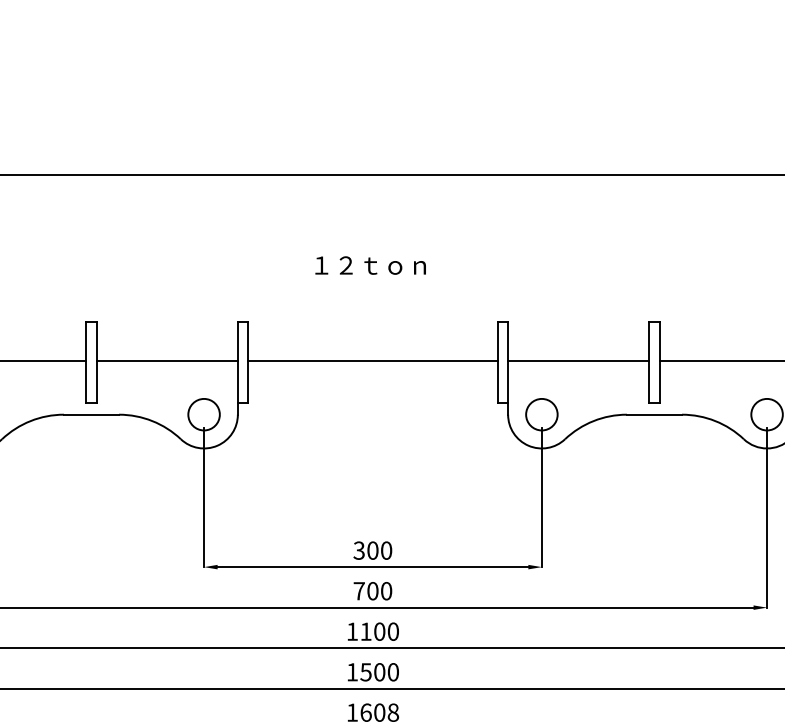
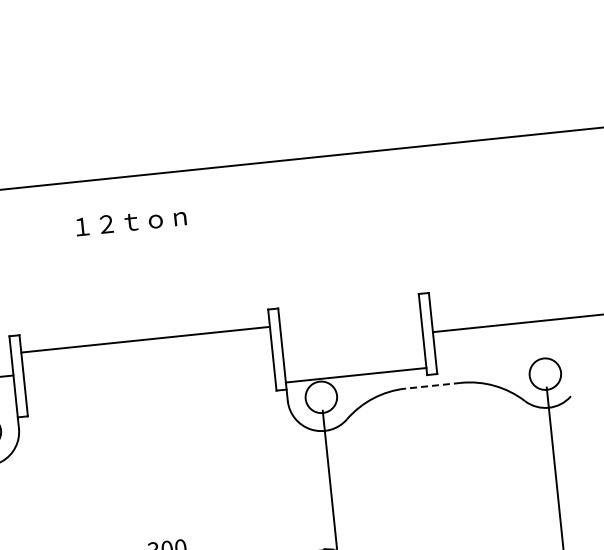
text: (370, 265) -> (130, 221), moved
line: (372, 361) -> (145, 339), moved
line: (578, 361) -> (355, 375), moved
line: (654, 414) -> (433, 385), solid -> dashed

